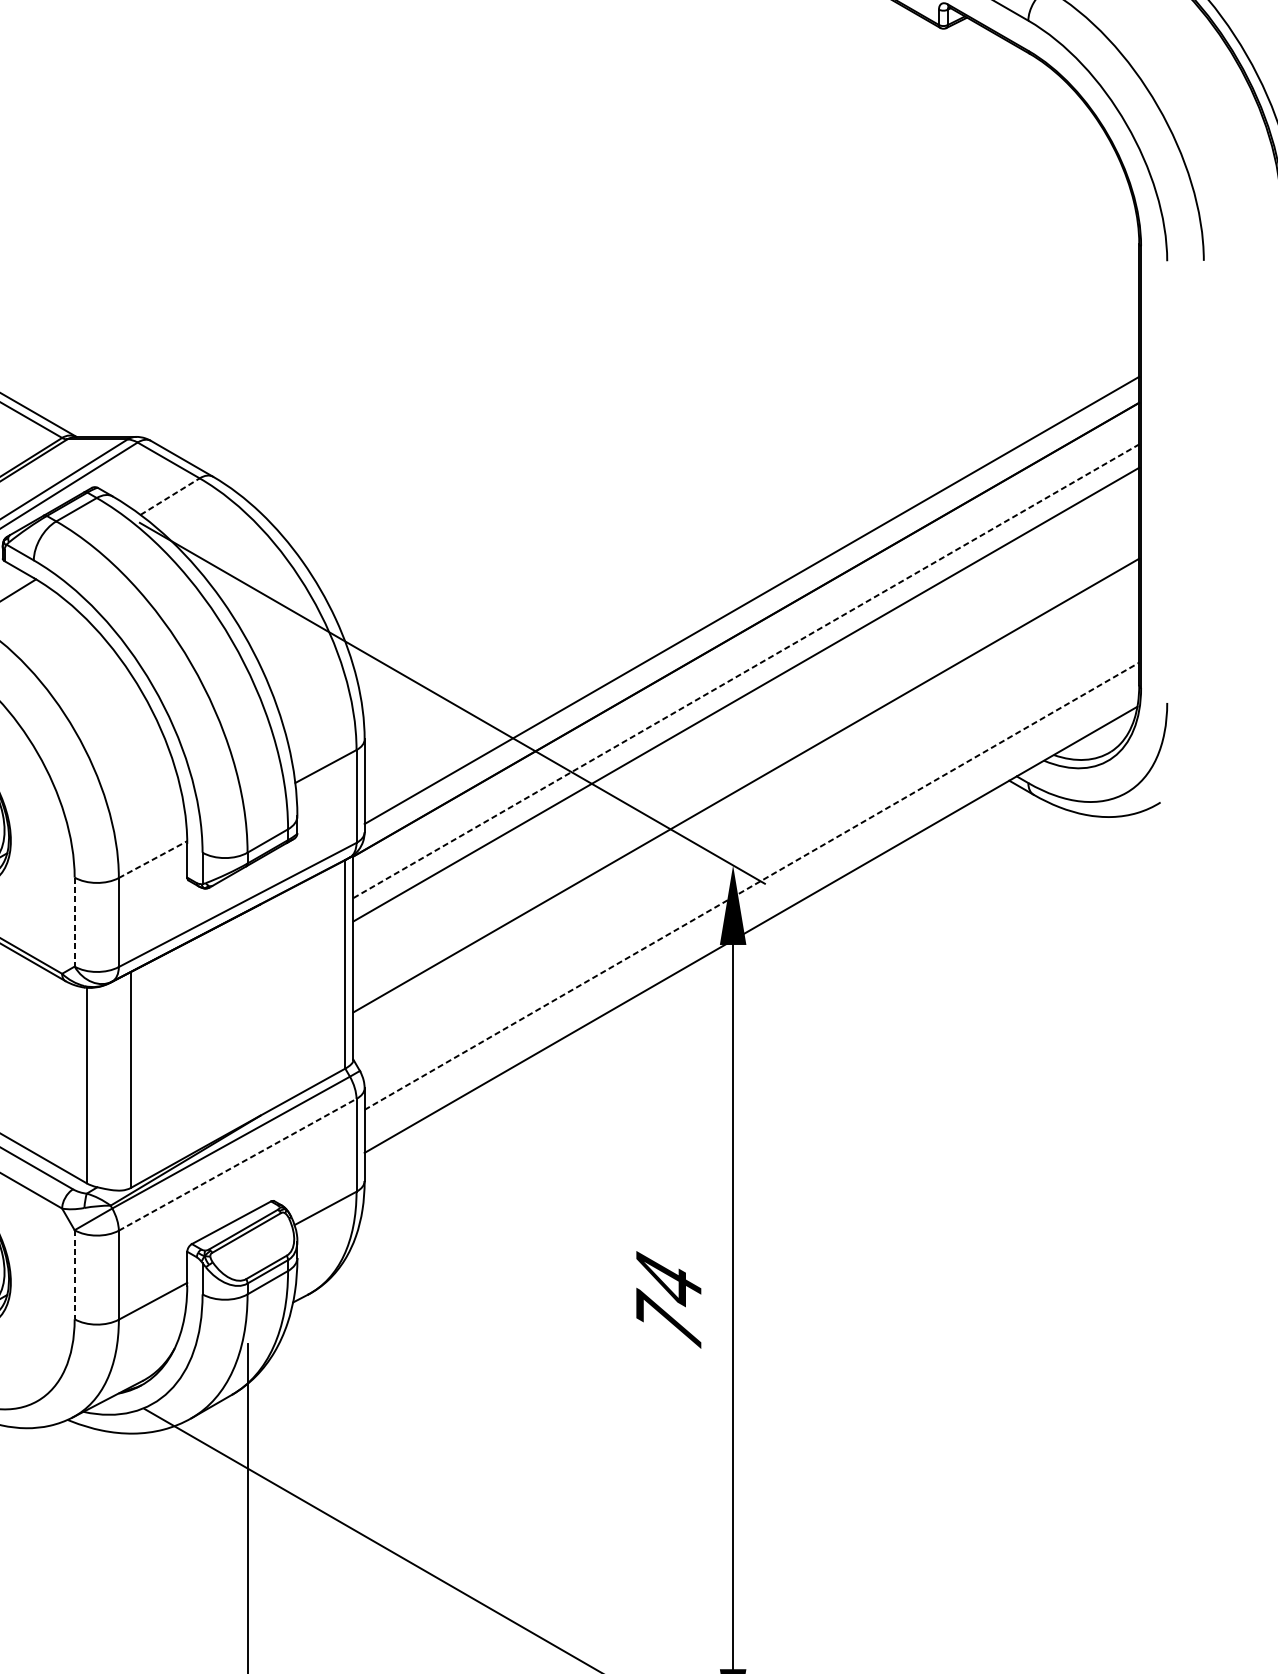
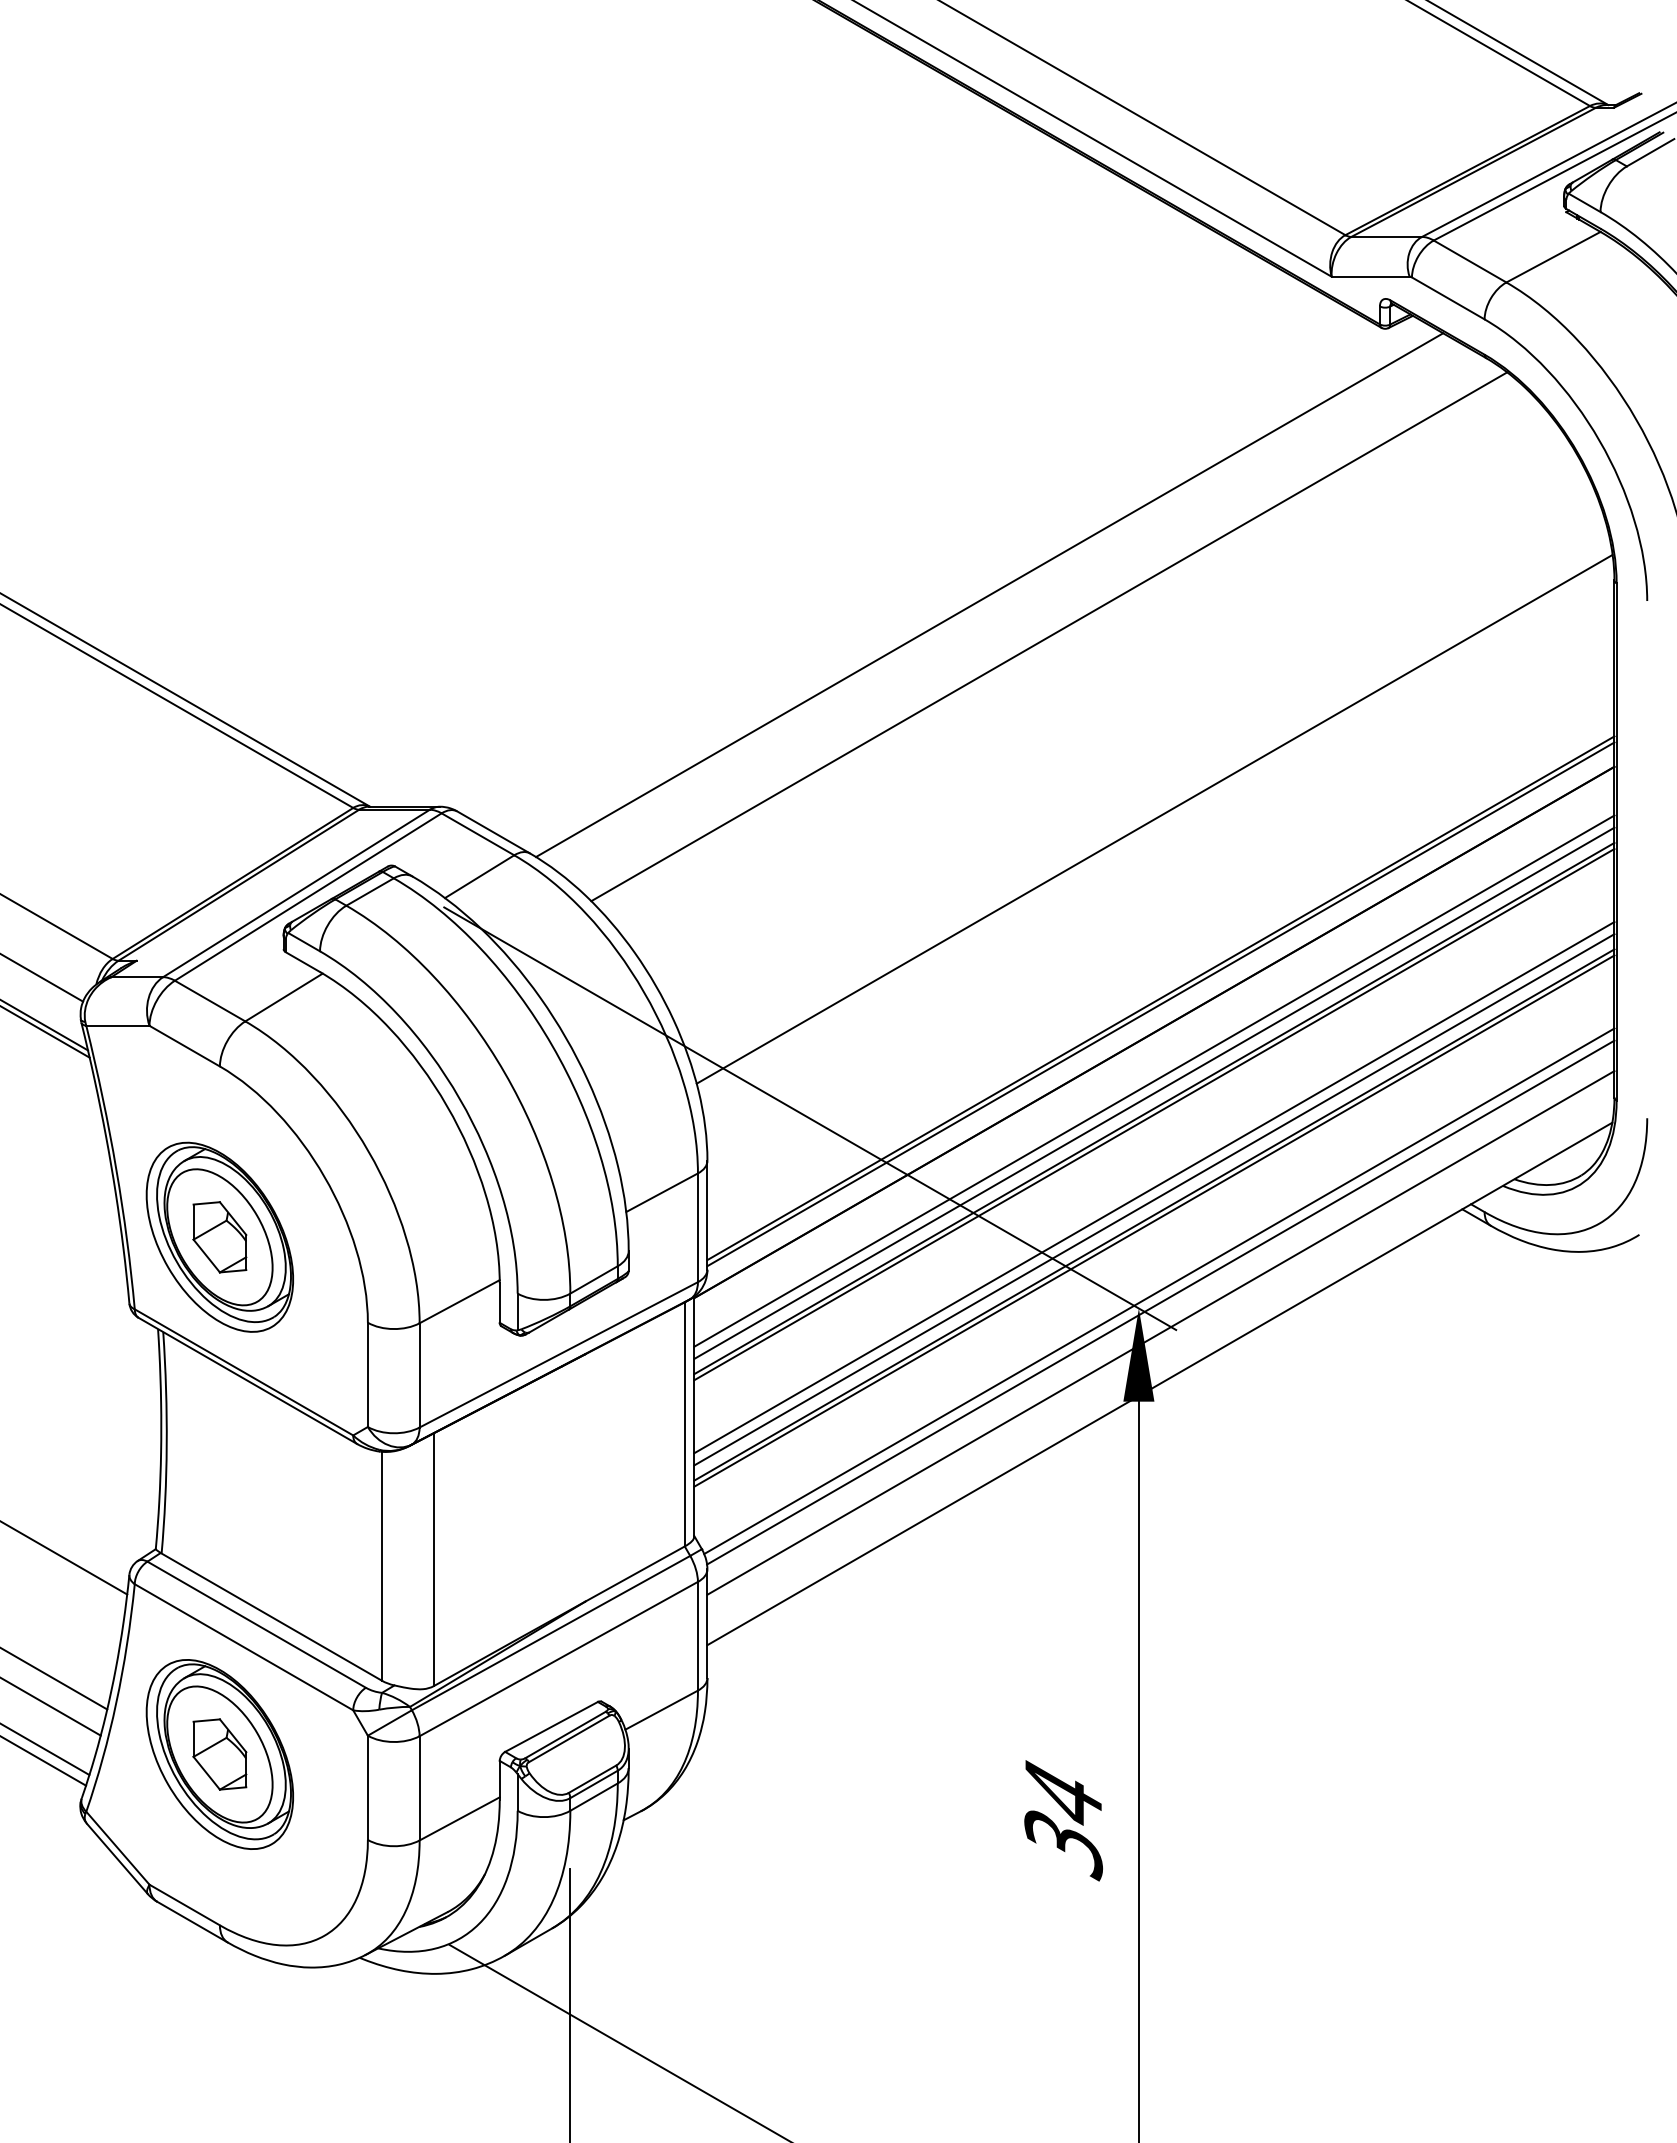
line: (605, 256) -> (989, 595), added
line: (656, 291) -> (1049, 636), added
line: (746, 446) -> (1154, 818), added
line: (169, 496) -> (479, 876), dashed -> solid
line: (751, 605) -> (1160, 1004), added
line: (746, 670) -> (1154, 1080), dashed -> solid
line: (746, 680) -> (1154, 1092), added
line: (746, 699) -> (1154, 1114), added
line: (746, 762) -> (1154, 1187), added
line: (746, 772) -> (1154, 1199), added
line: (746, 790) -> (1154, 1220), added
line: (750, 850) -> (1159, 1291), added
line: (153, 859) -> (460, 1301), dashed -> solid
line: (751, 860) -> (1160, 1302), added
line: (751, 885) -> (1160, 1332), dashed -> solid
line: (74, 922) -> (367, 1375), dashed -> solid
line: (238, 1164) -> (559, 1658), dashed -> solid
line: (74, 1275) -> (367, 1788), dashed -> solid
text: (668, 1321) -> (1063, 1842), 74 -> 34

